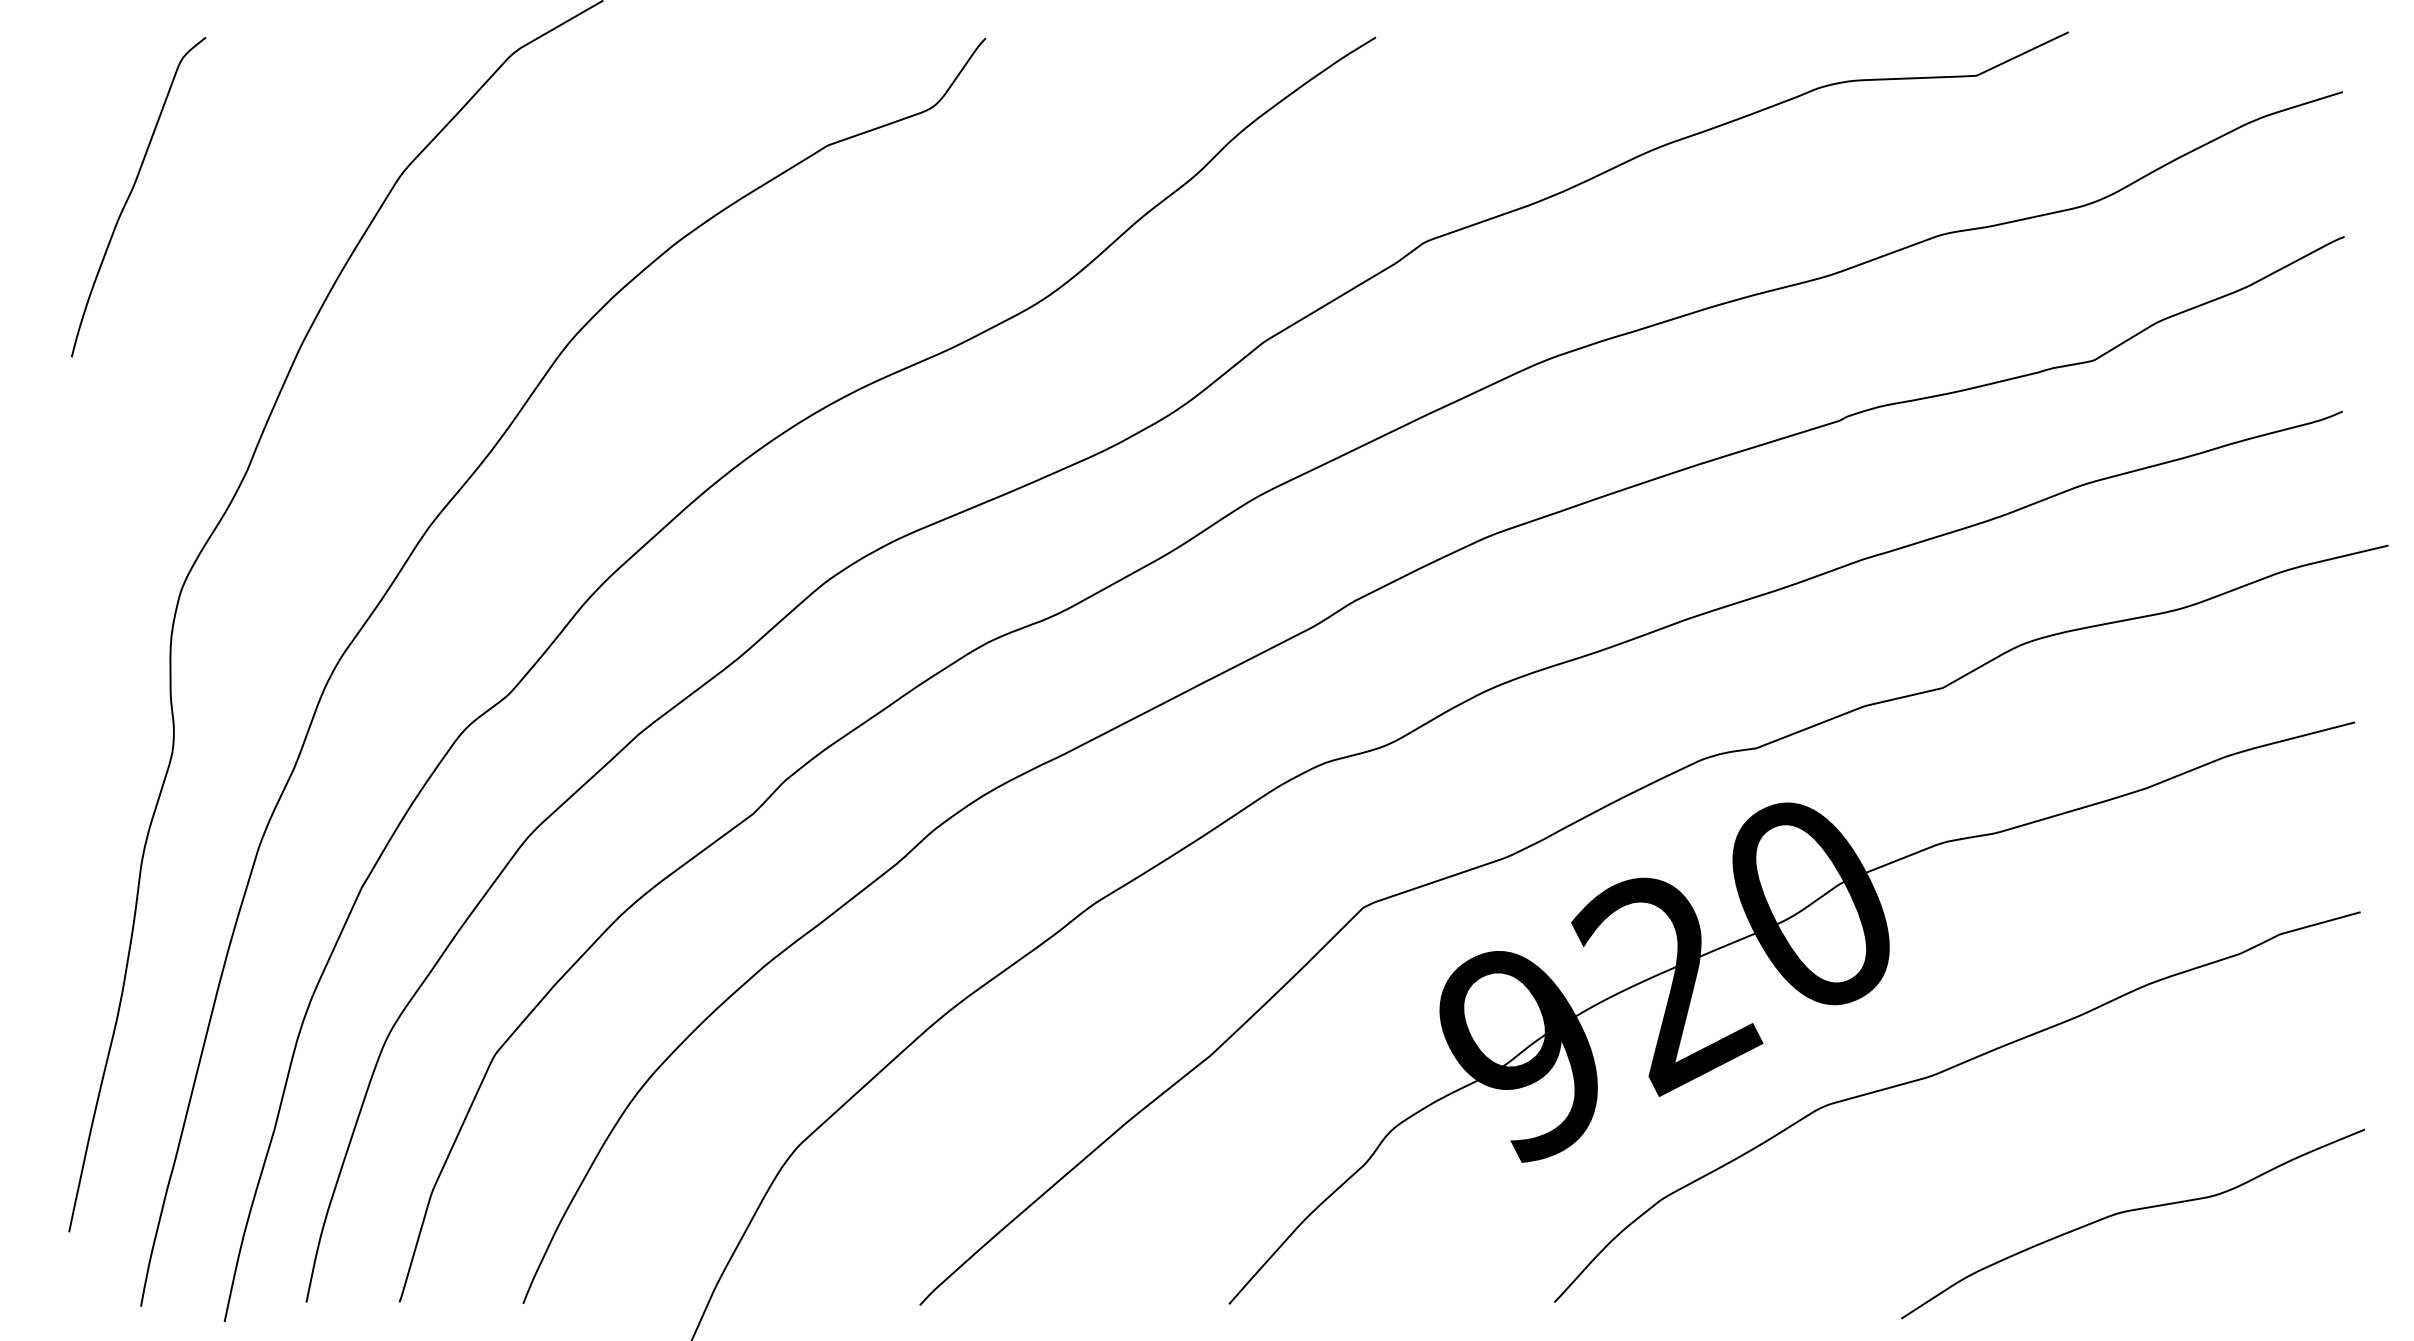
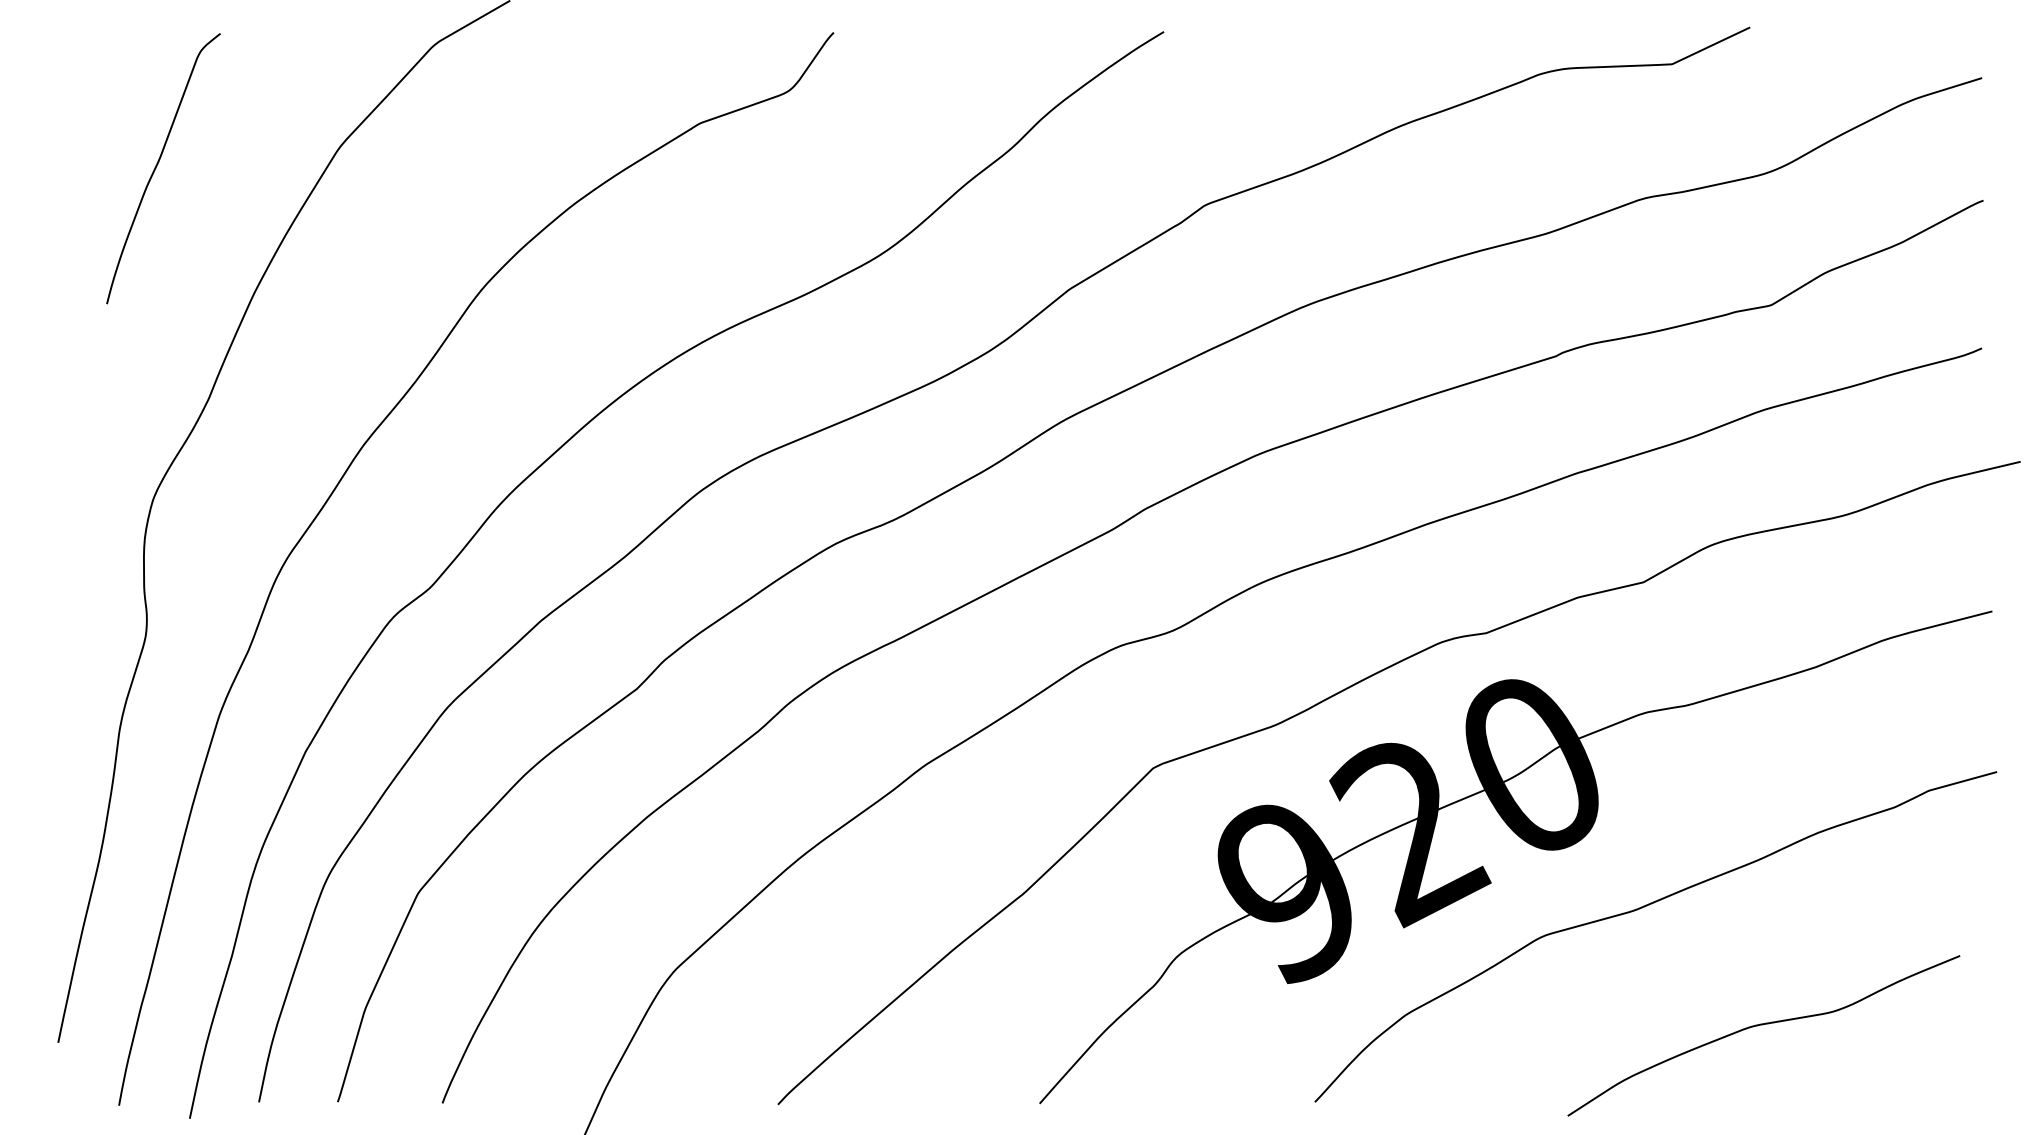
curve: (131, 193) -> (157, 165), moved
curve: (2132, 1211) -> (1763, 1025), moved

